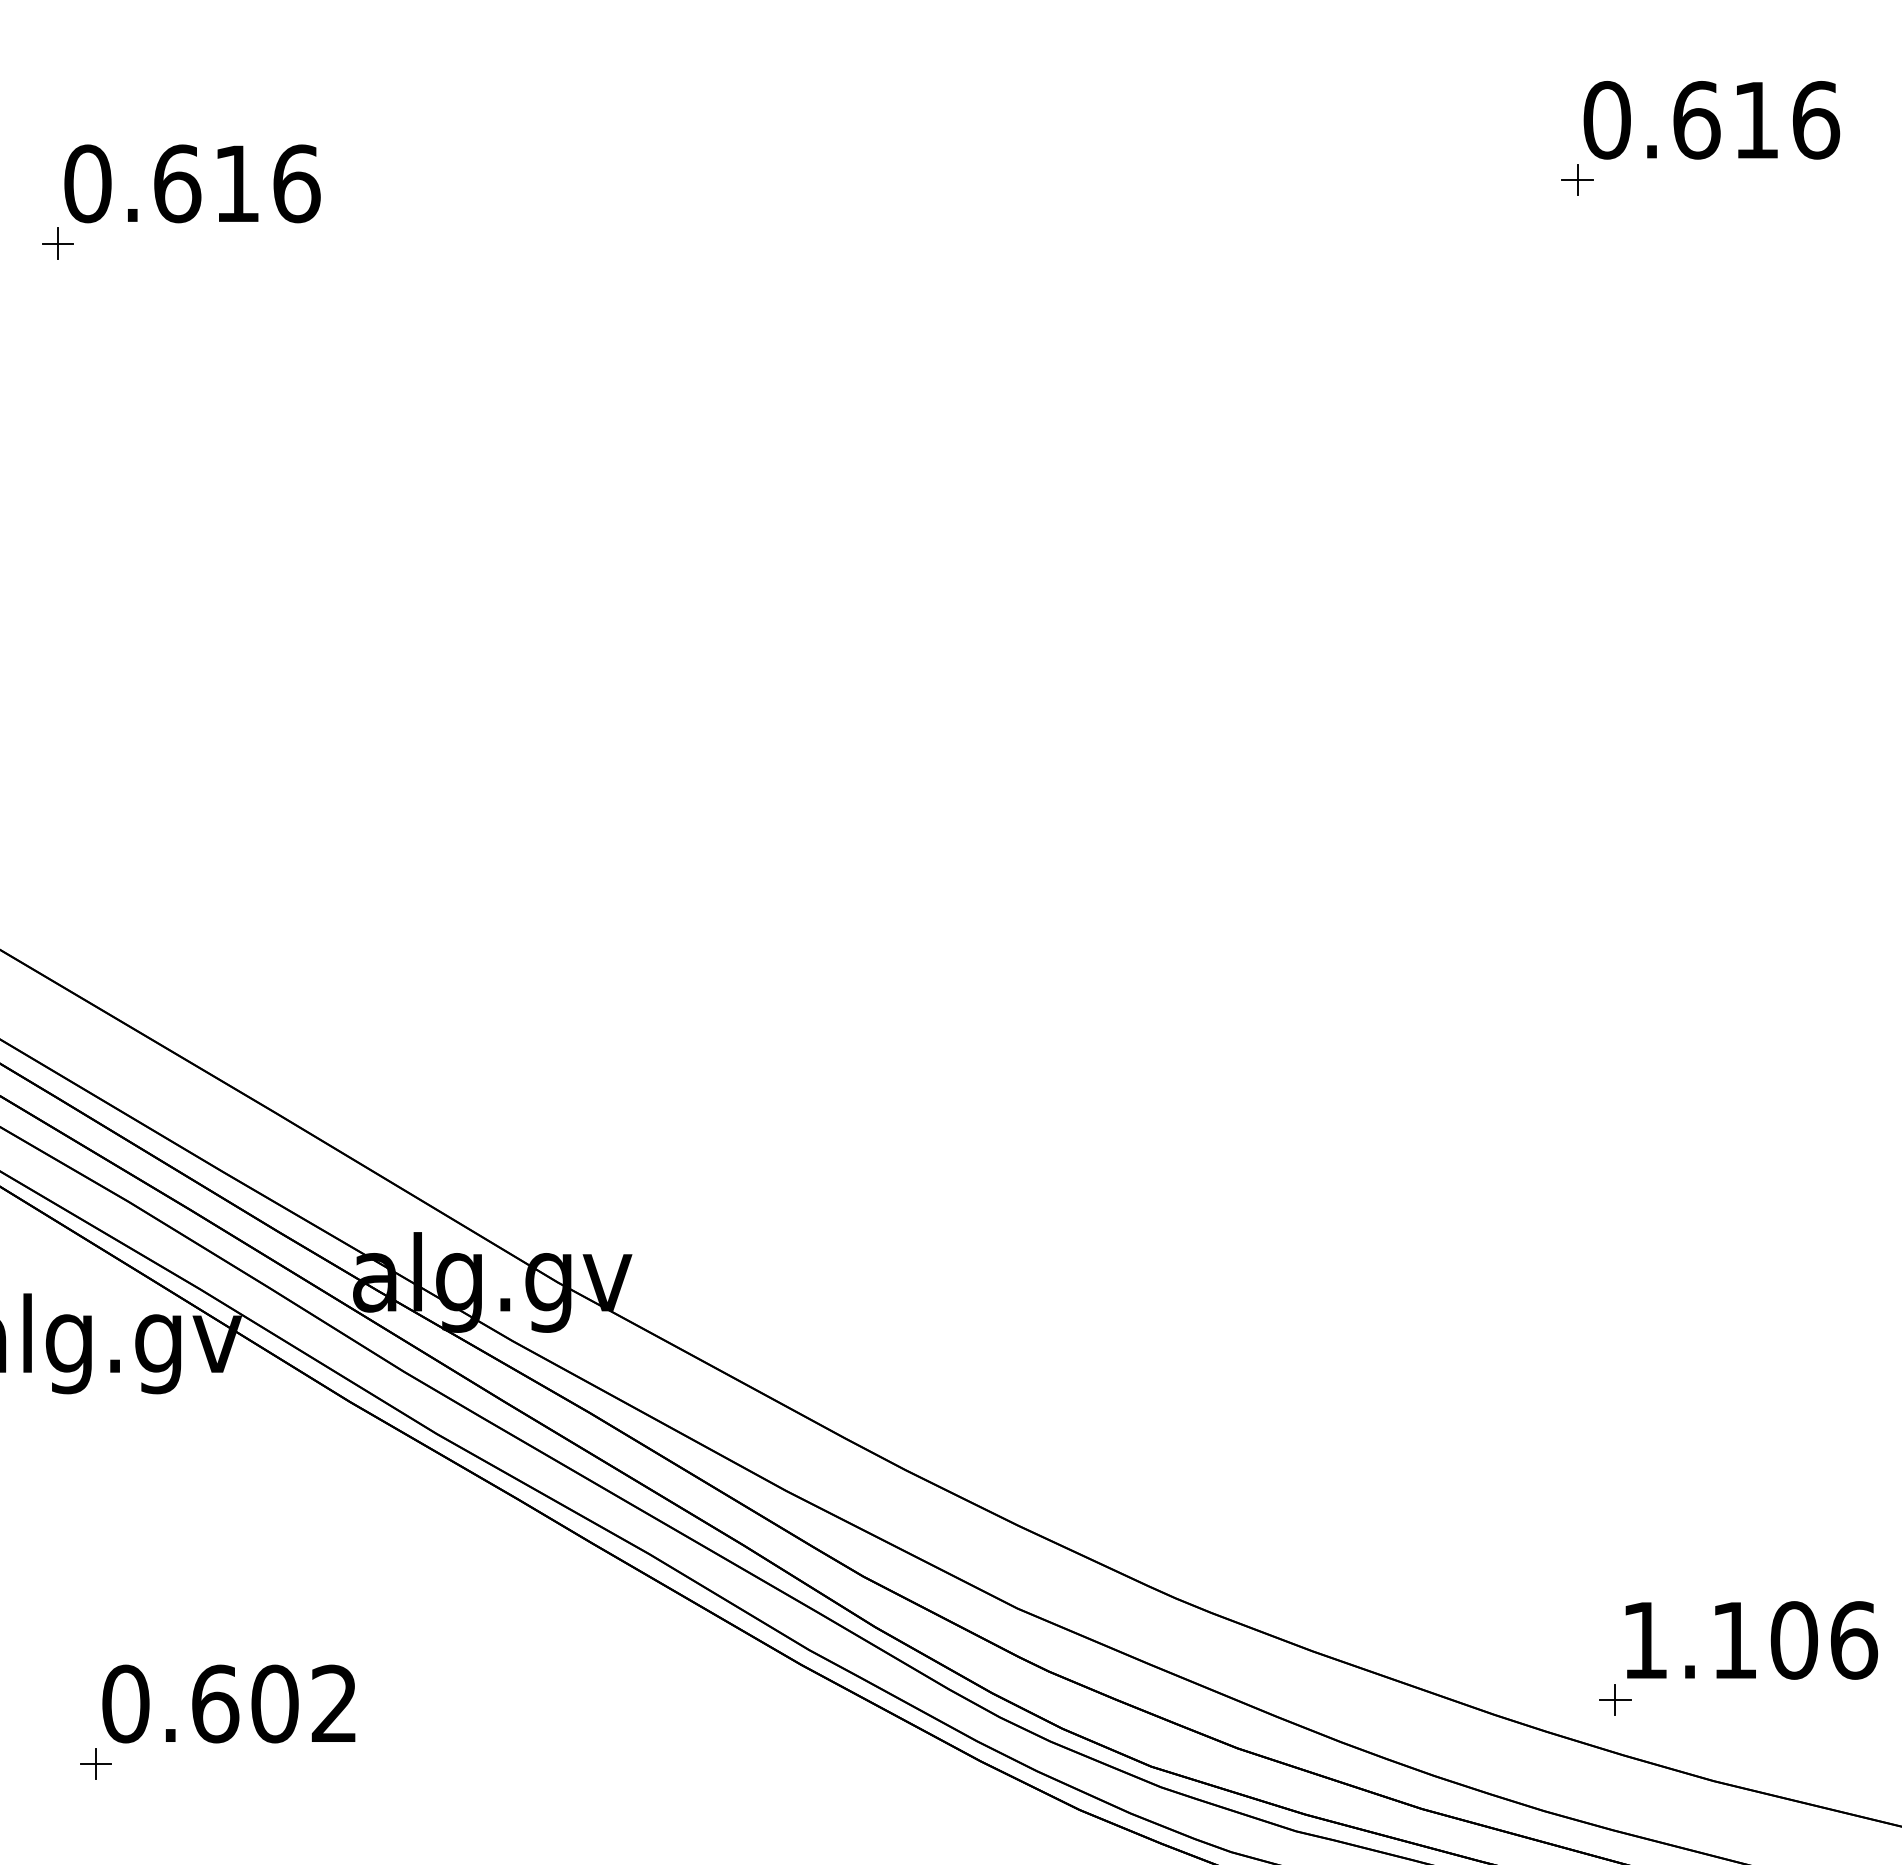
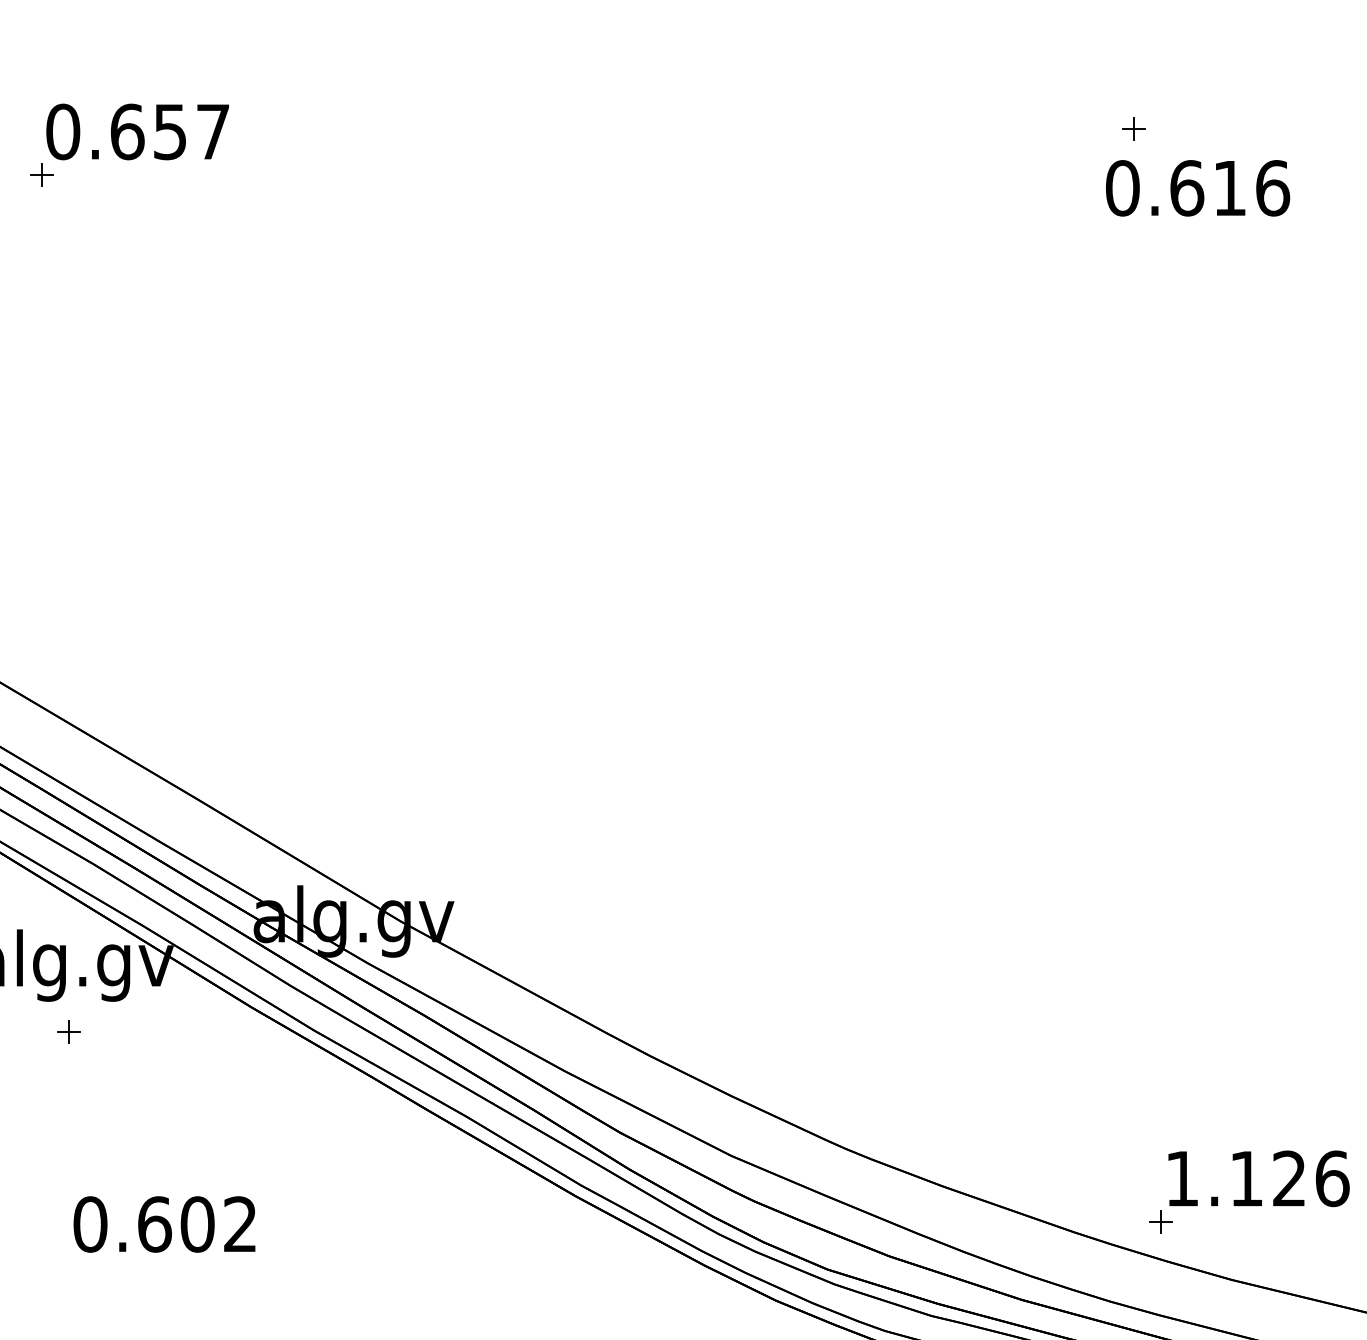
text: (1711, 120) -> (1197, 188), moved
text: (267, 183) -> (192, 131), 0.616 -> 0.657
text: (1793, 1640) -> (1289, 1178), 1.106 -> 1.126
part: (95, 1763) -> (68, 1032), moved

